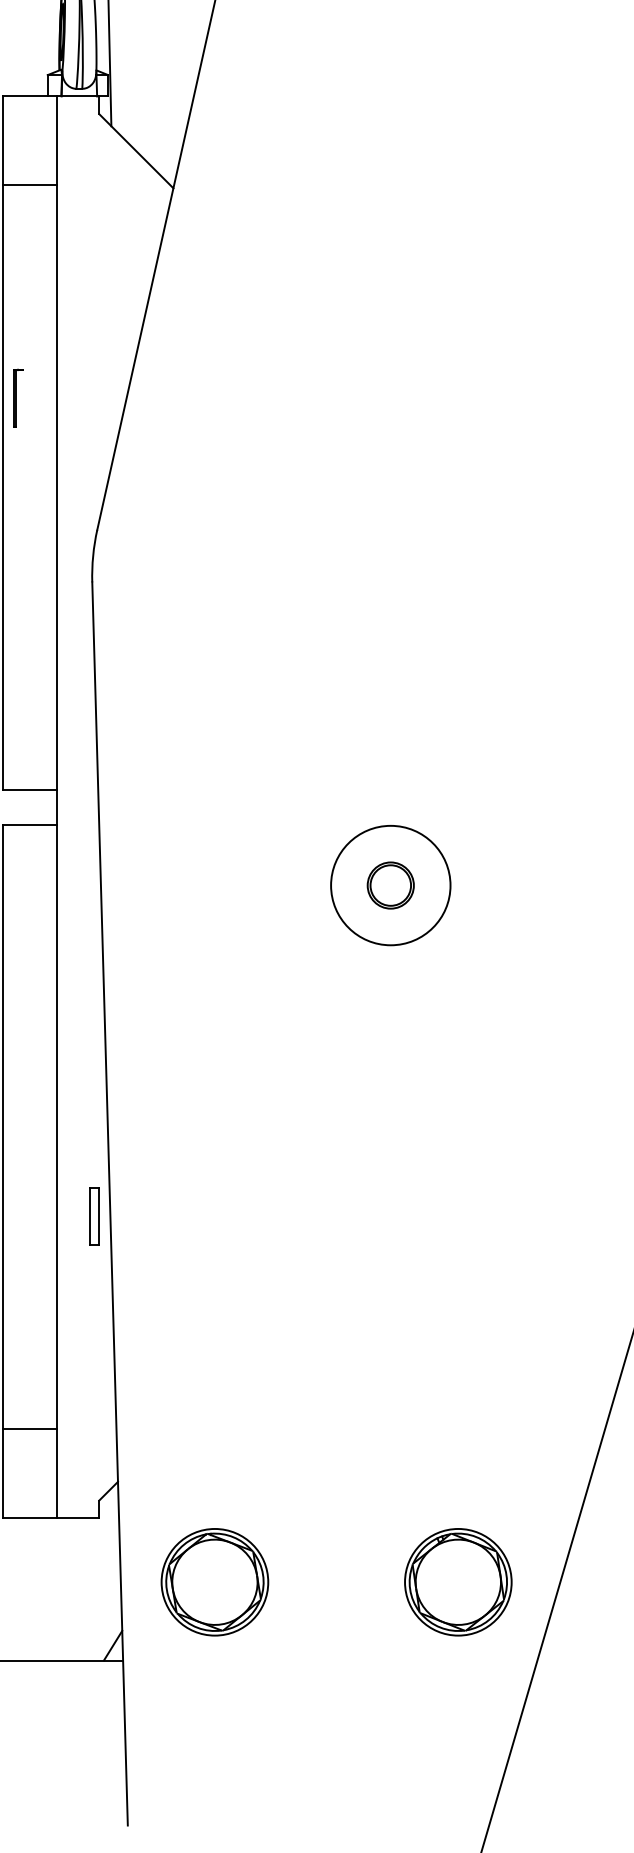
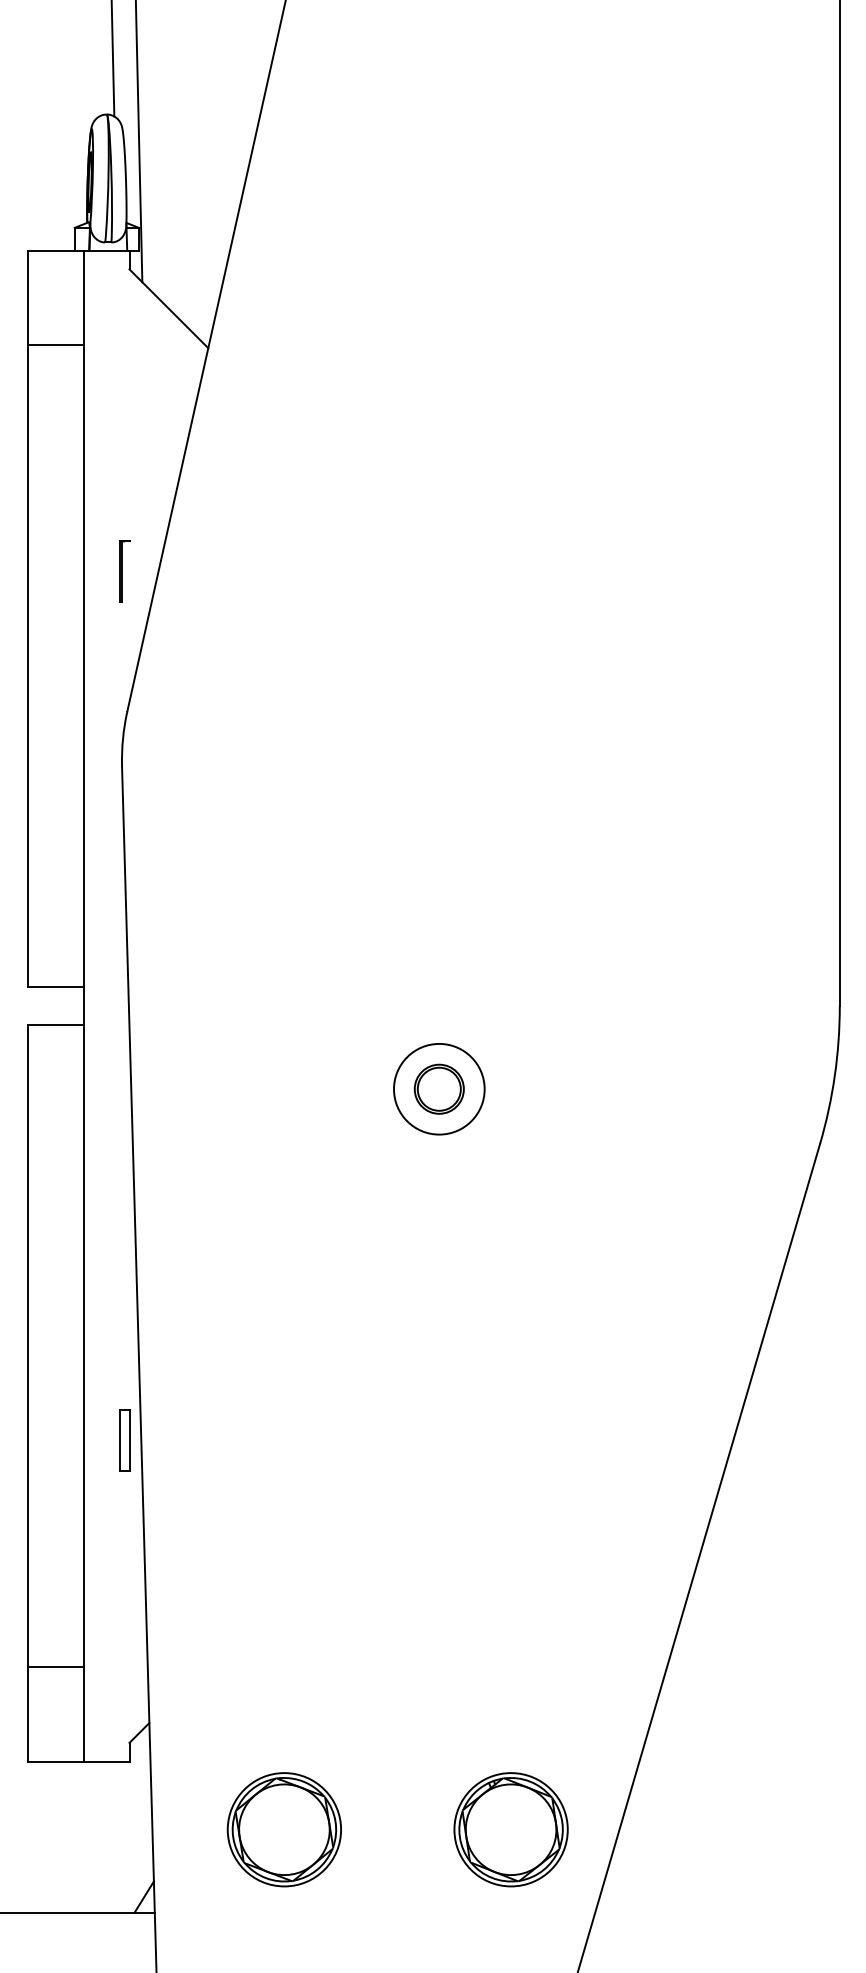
part: (18, 398) -> (124, 571), moved
circle: (390, 884) -> (438, 1088), size x0.71
part: (214, 1582) -> (283, 1829), moved

